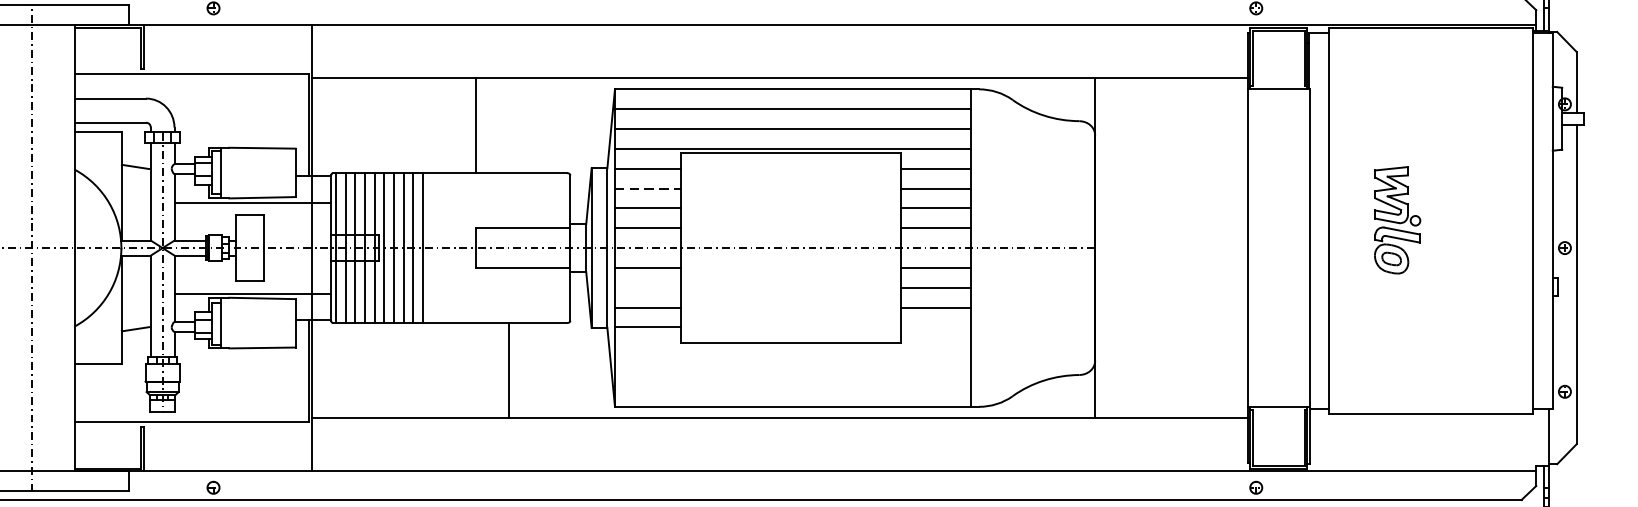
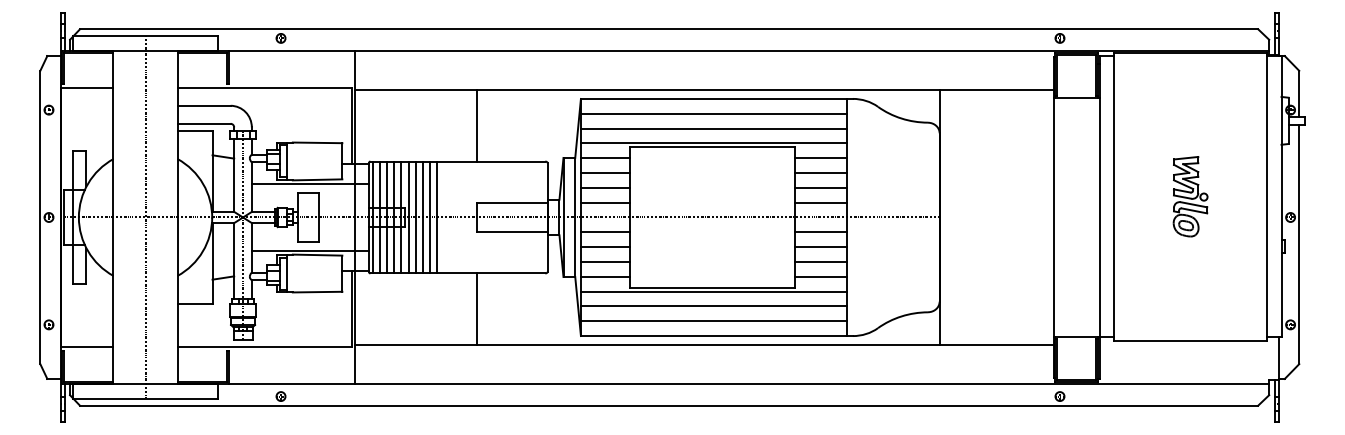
line: (647, 189) -> (605, 173), dashed -> solid
part: (1397, 219) -> (1190, 196), moved
line: (647, 288) -> (605, 247), added
line: (935, 327) -> (820, 276), added
line: (792, 347) -> (713, 291), added
line: (792, 367) -> (713, 306), added
line: (509, 369) -> (477, 308), moved
line: (792, 387) -> (713, 321), added

